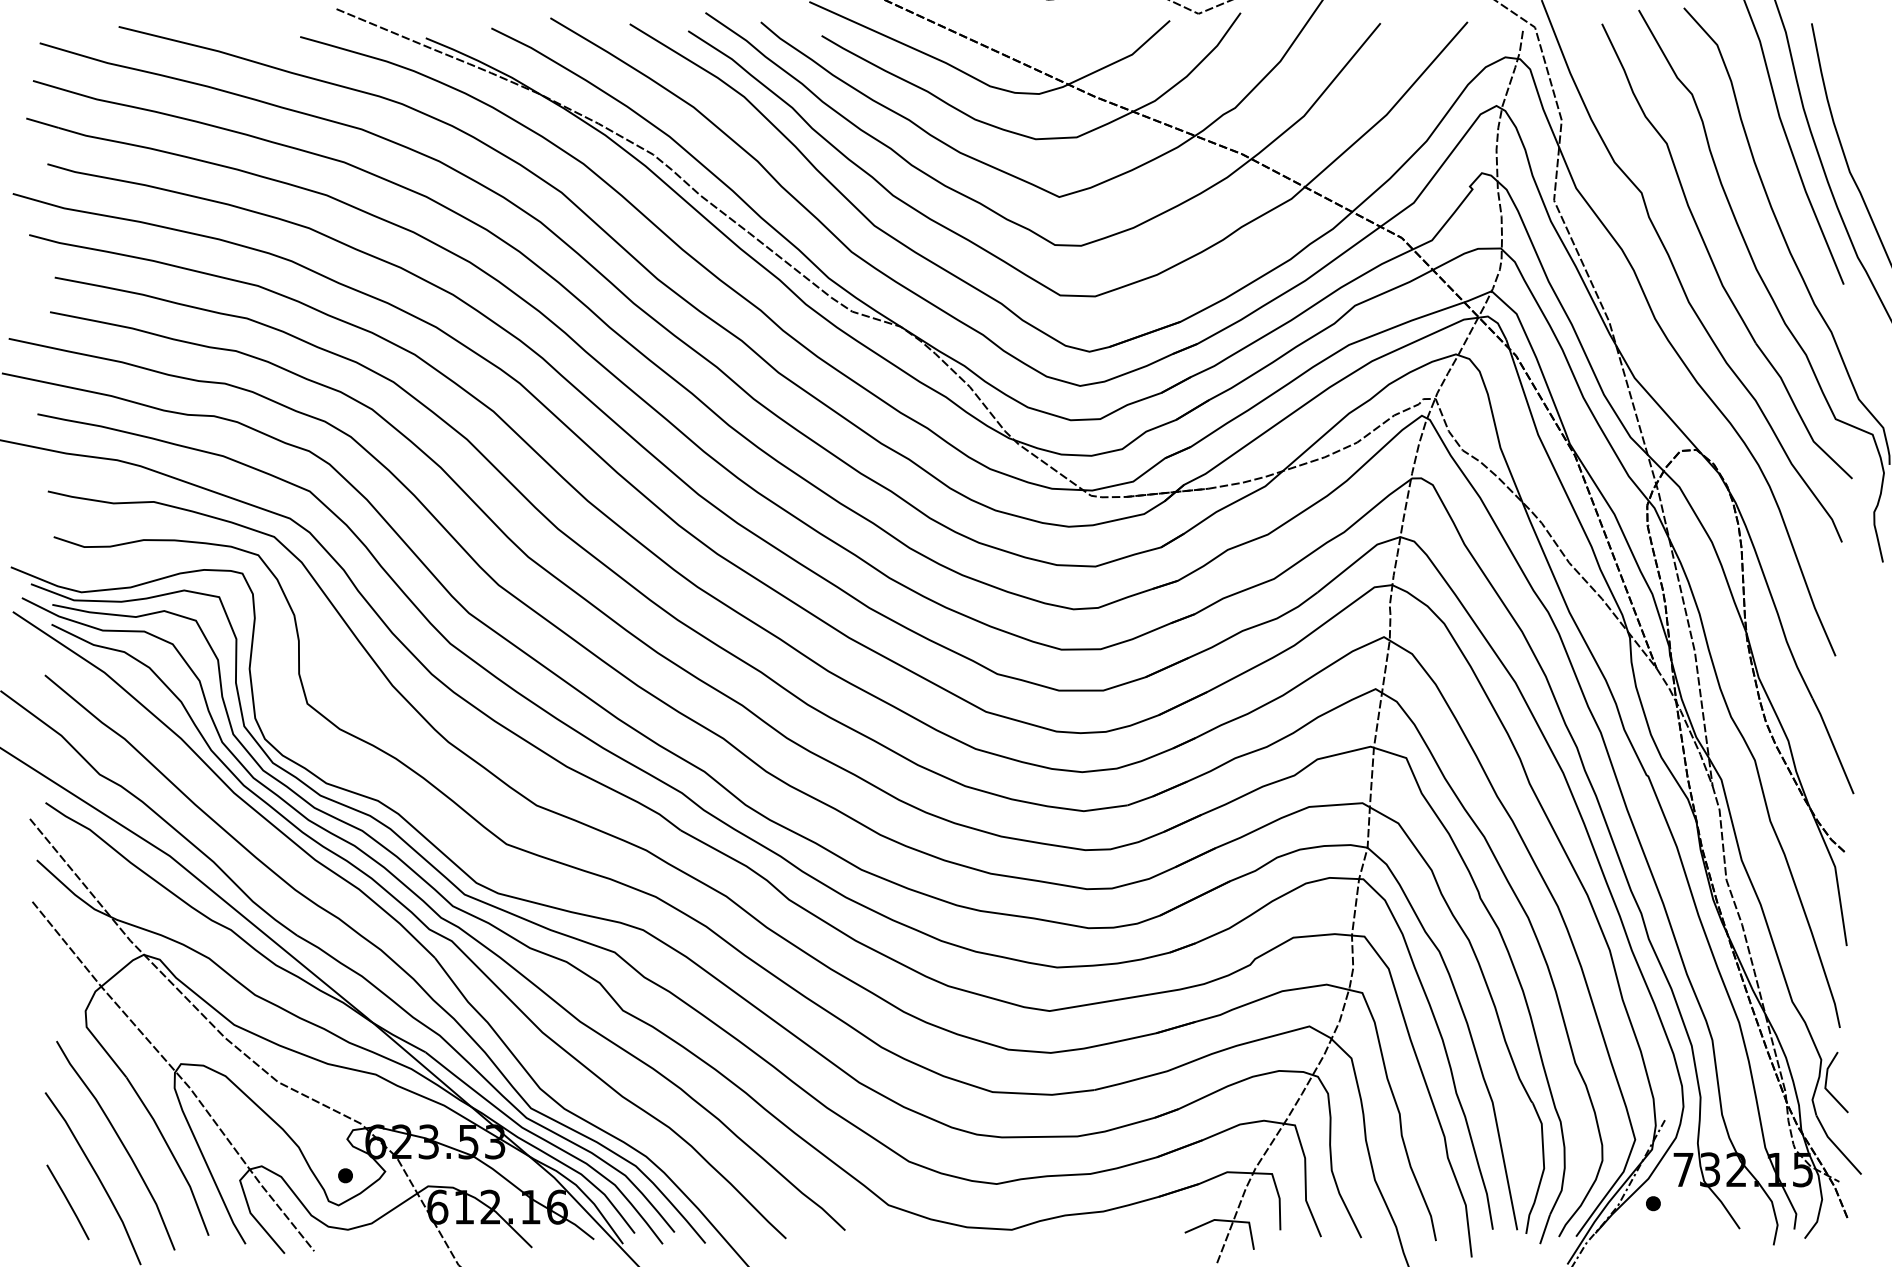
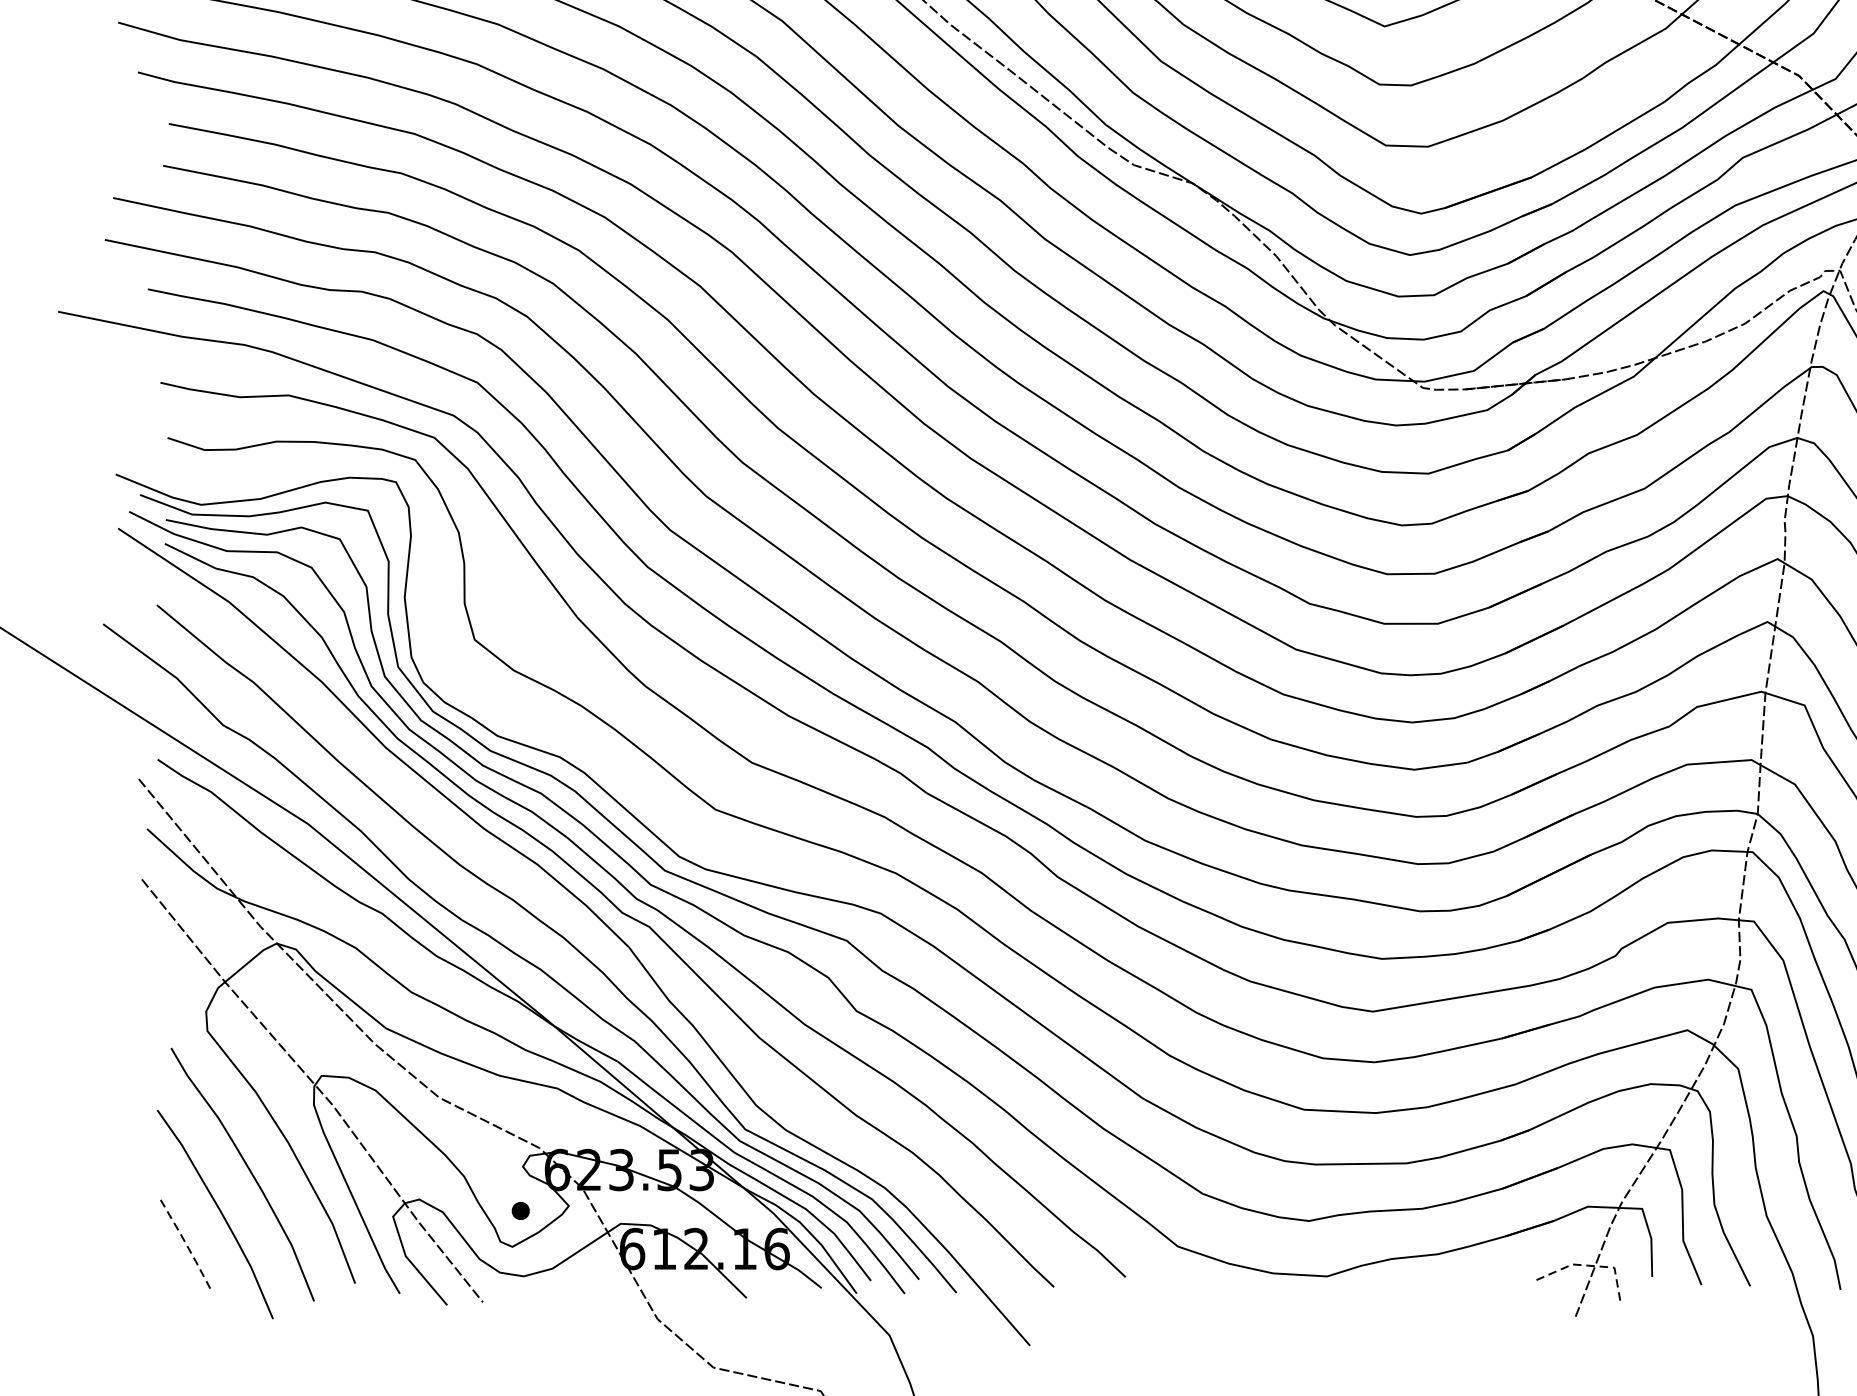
line: (68, 1201) -> (185, 1242), solid -> dashed
line: (1229, 1221) -> (1590, 1266), solid -> dashed

